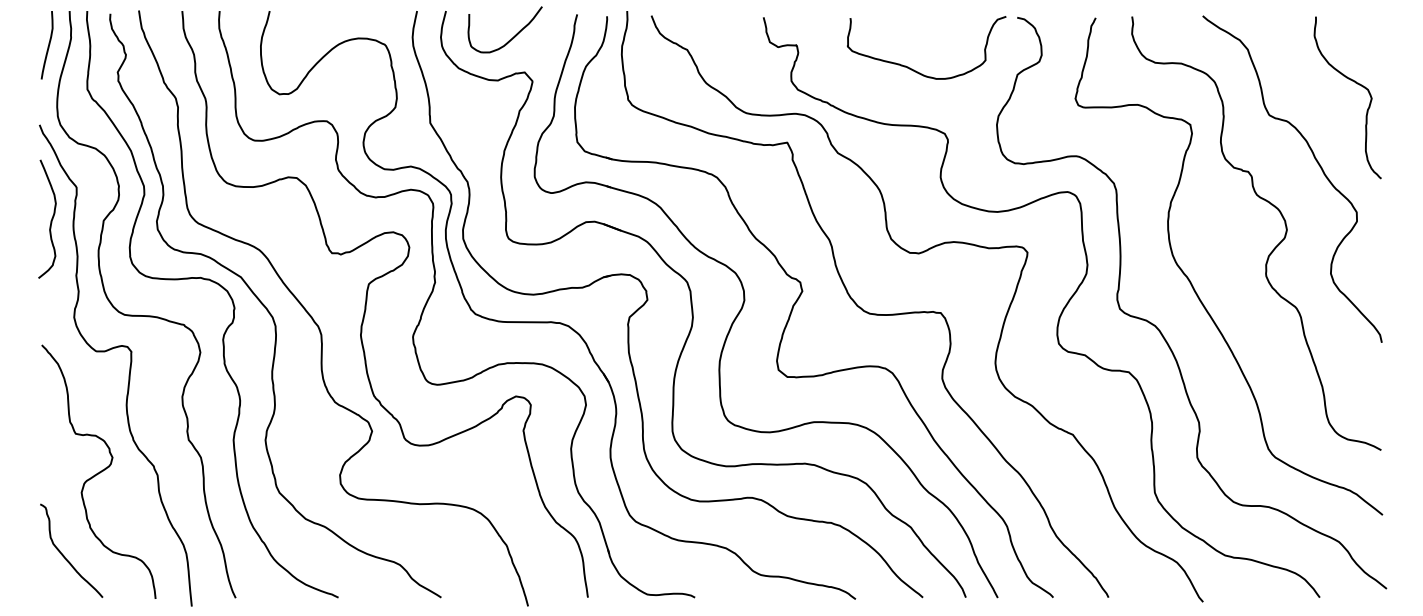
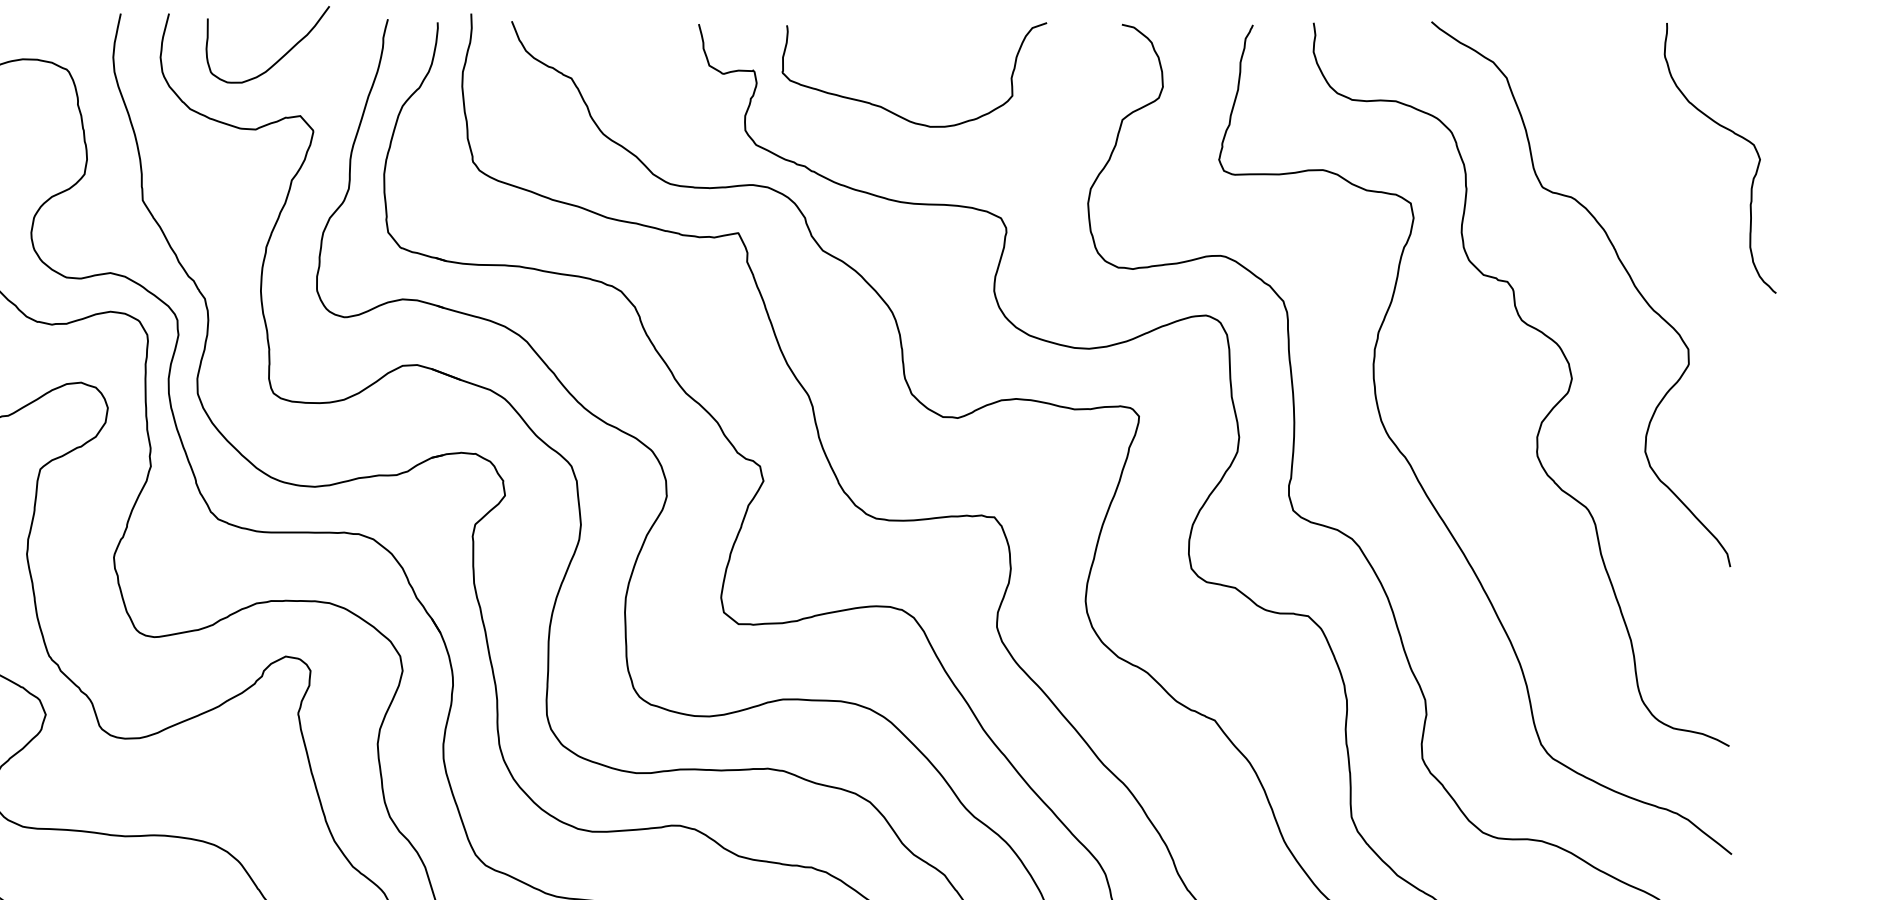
curve: (914, 69) -> (893, 111), moved
curve: (1355, 83) -> (1733, 134), moved

